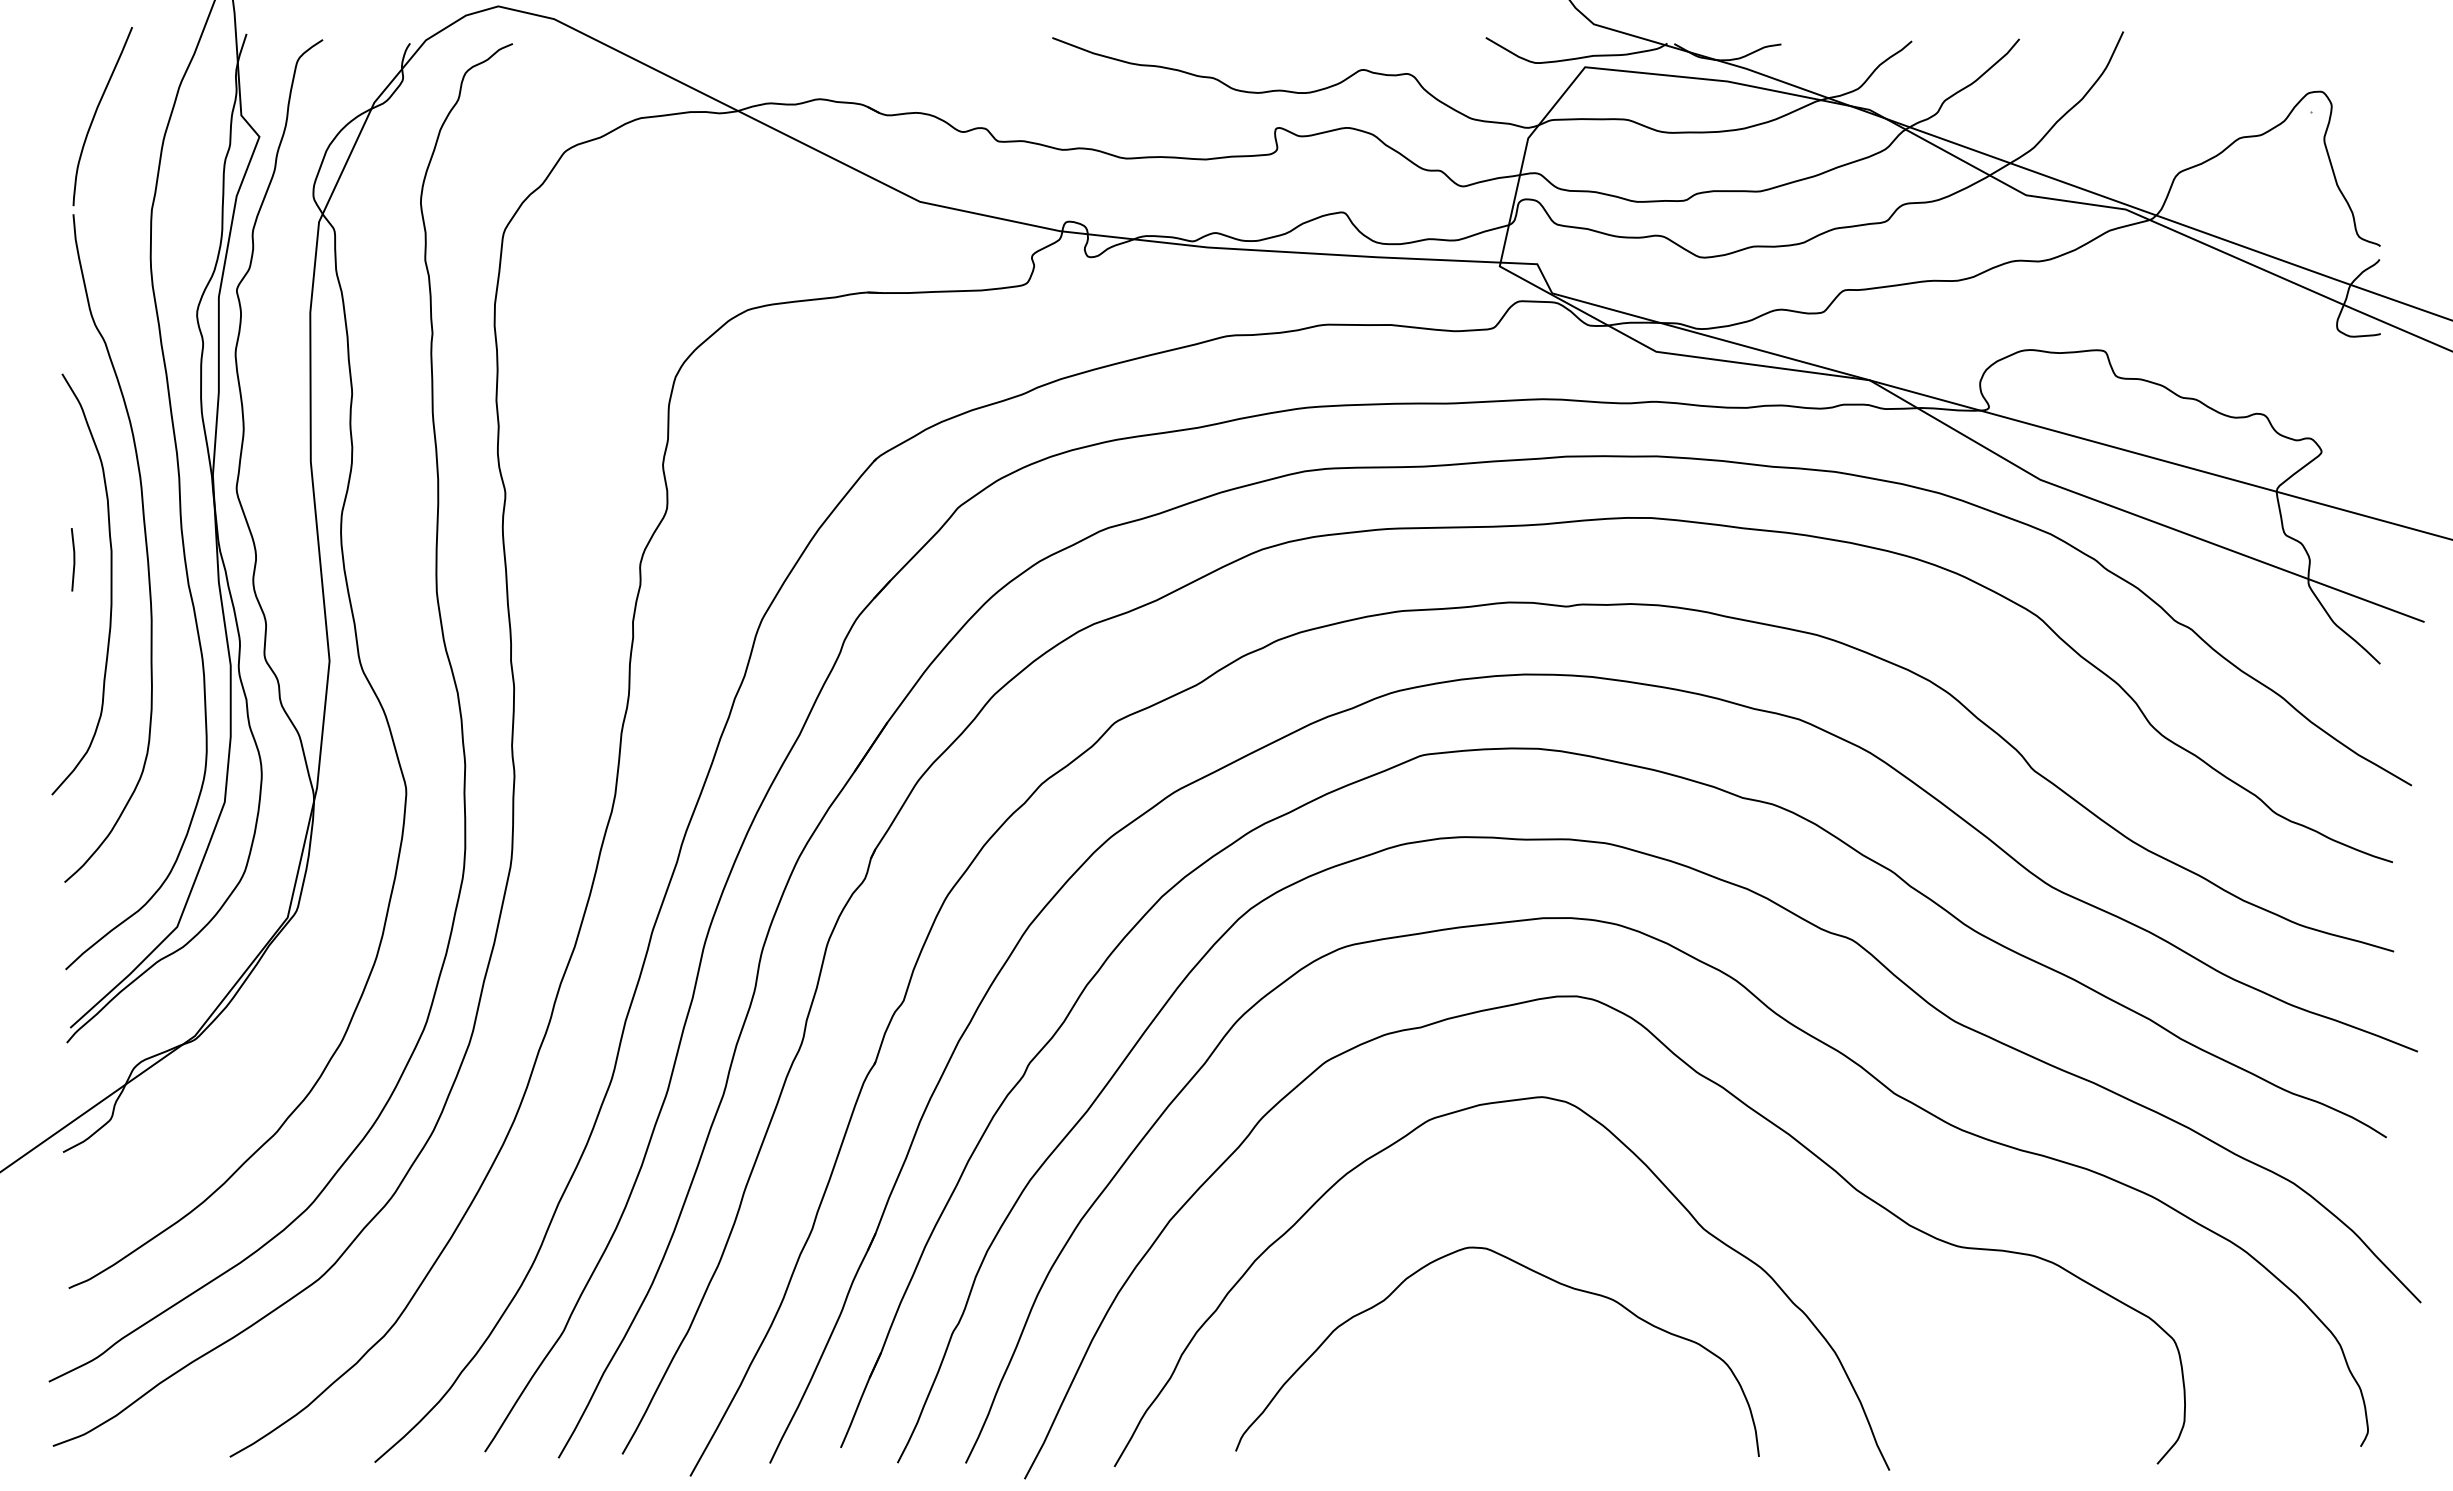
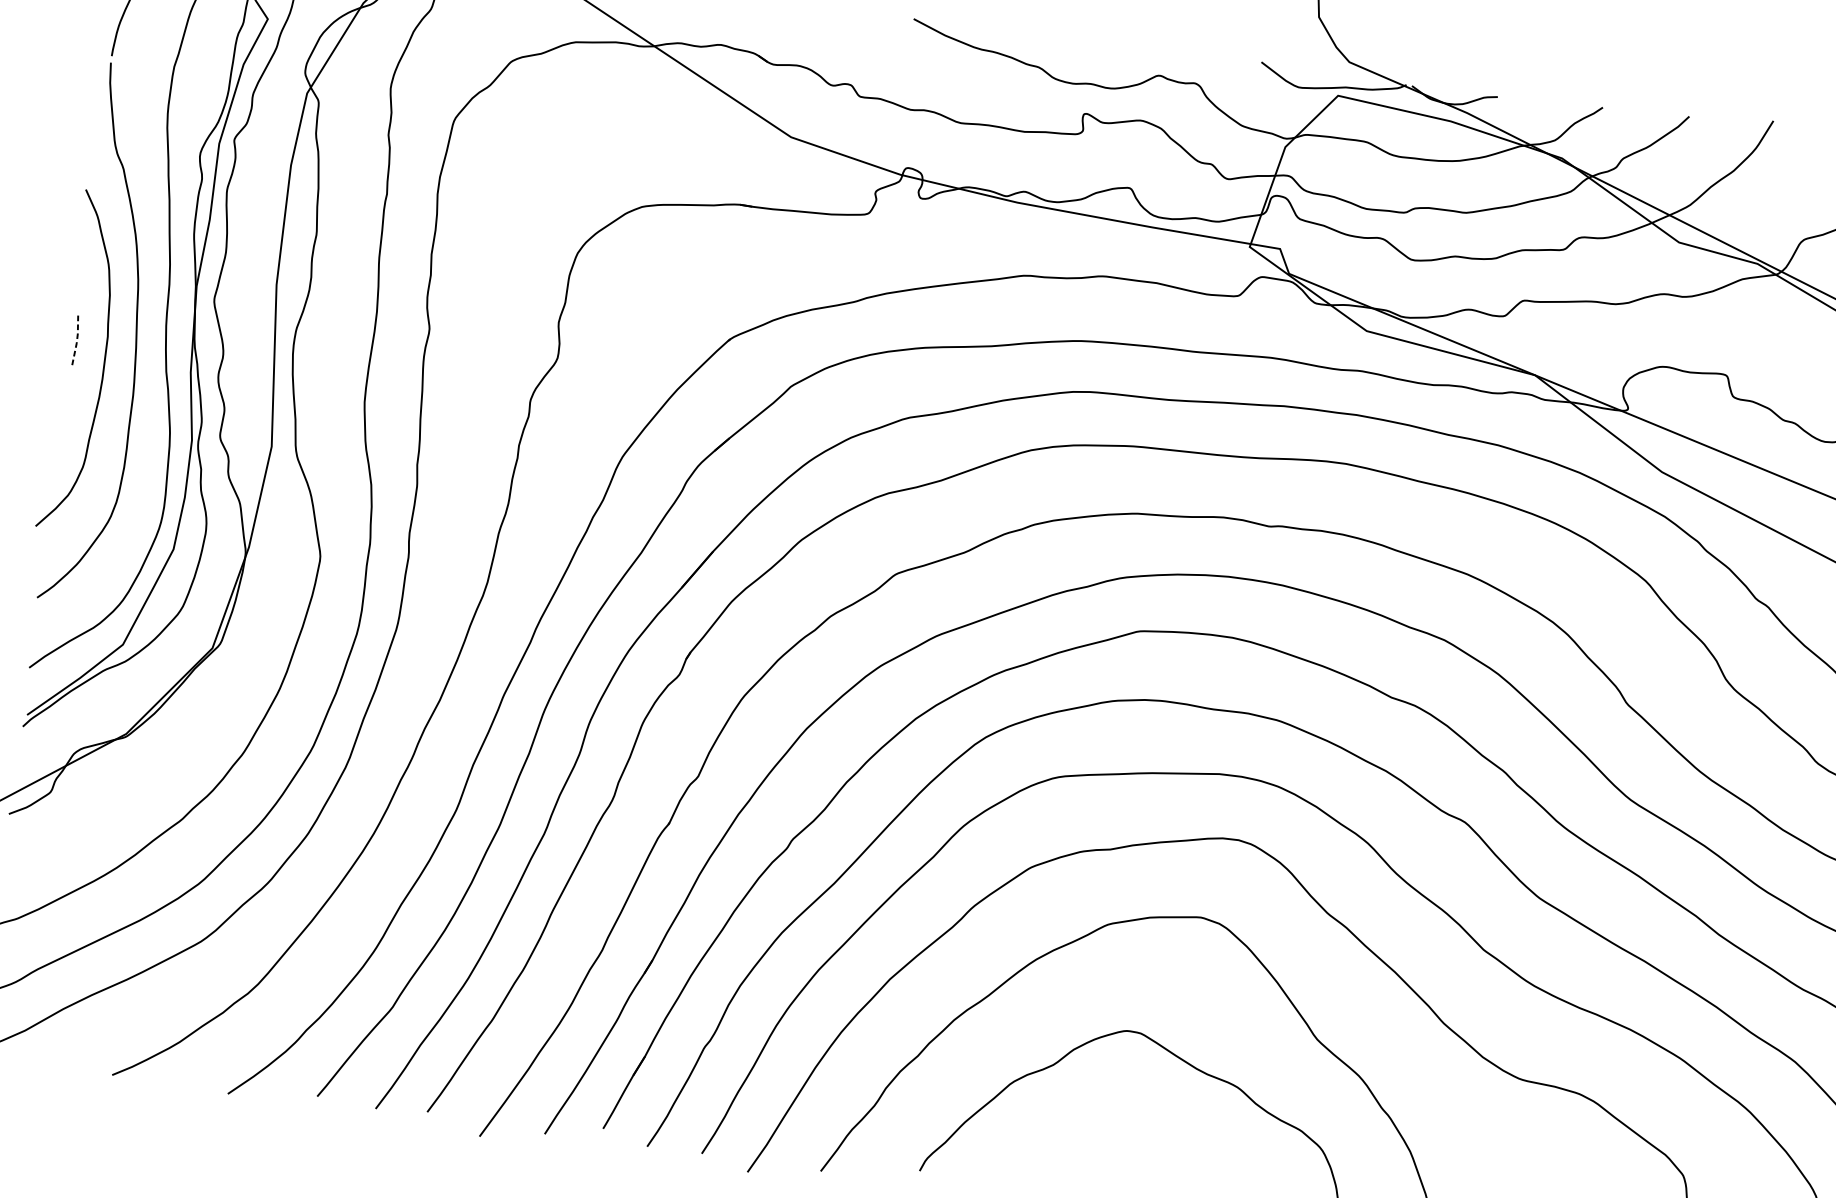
line: (74, 558) -> (77, 338), solid -> dashed

